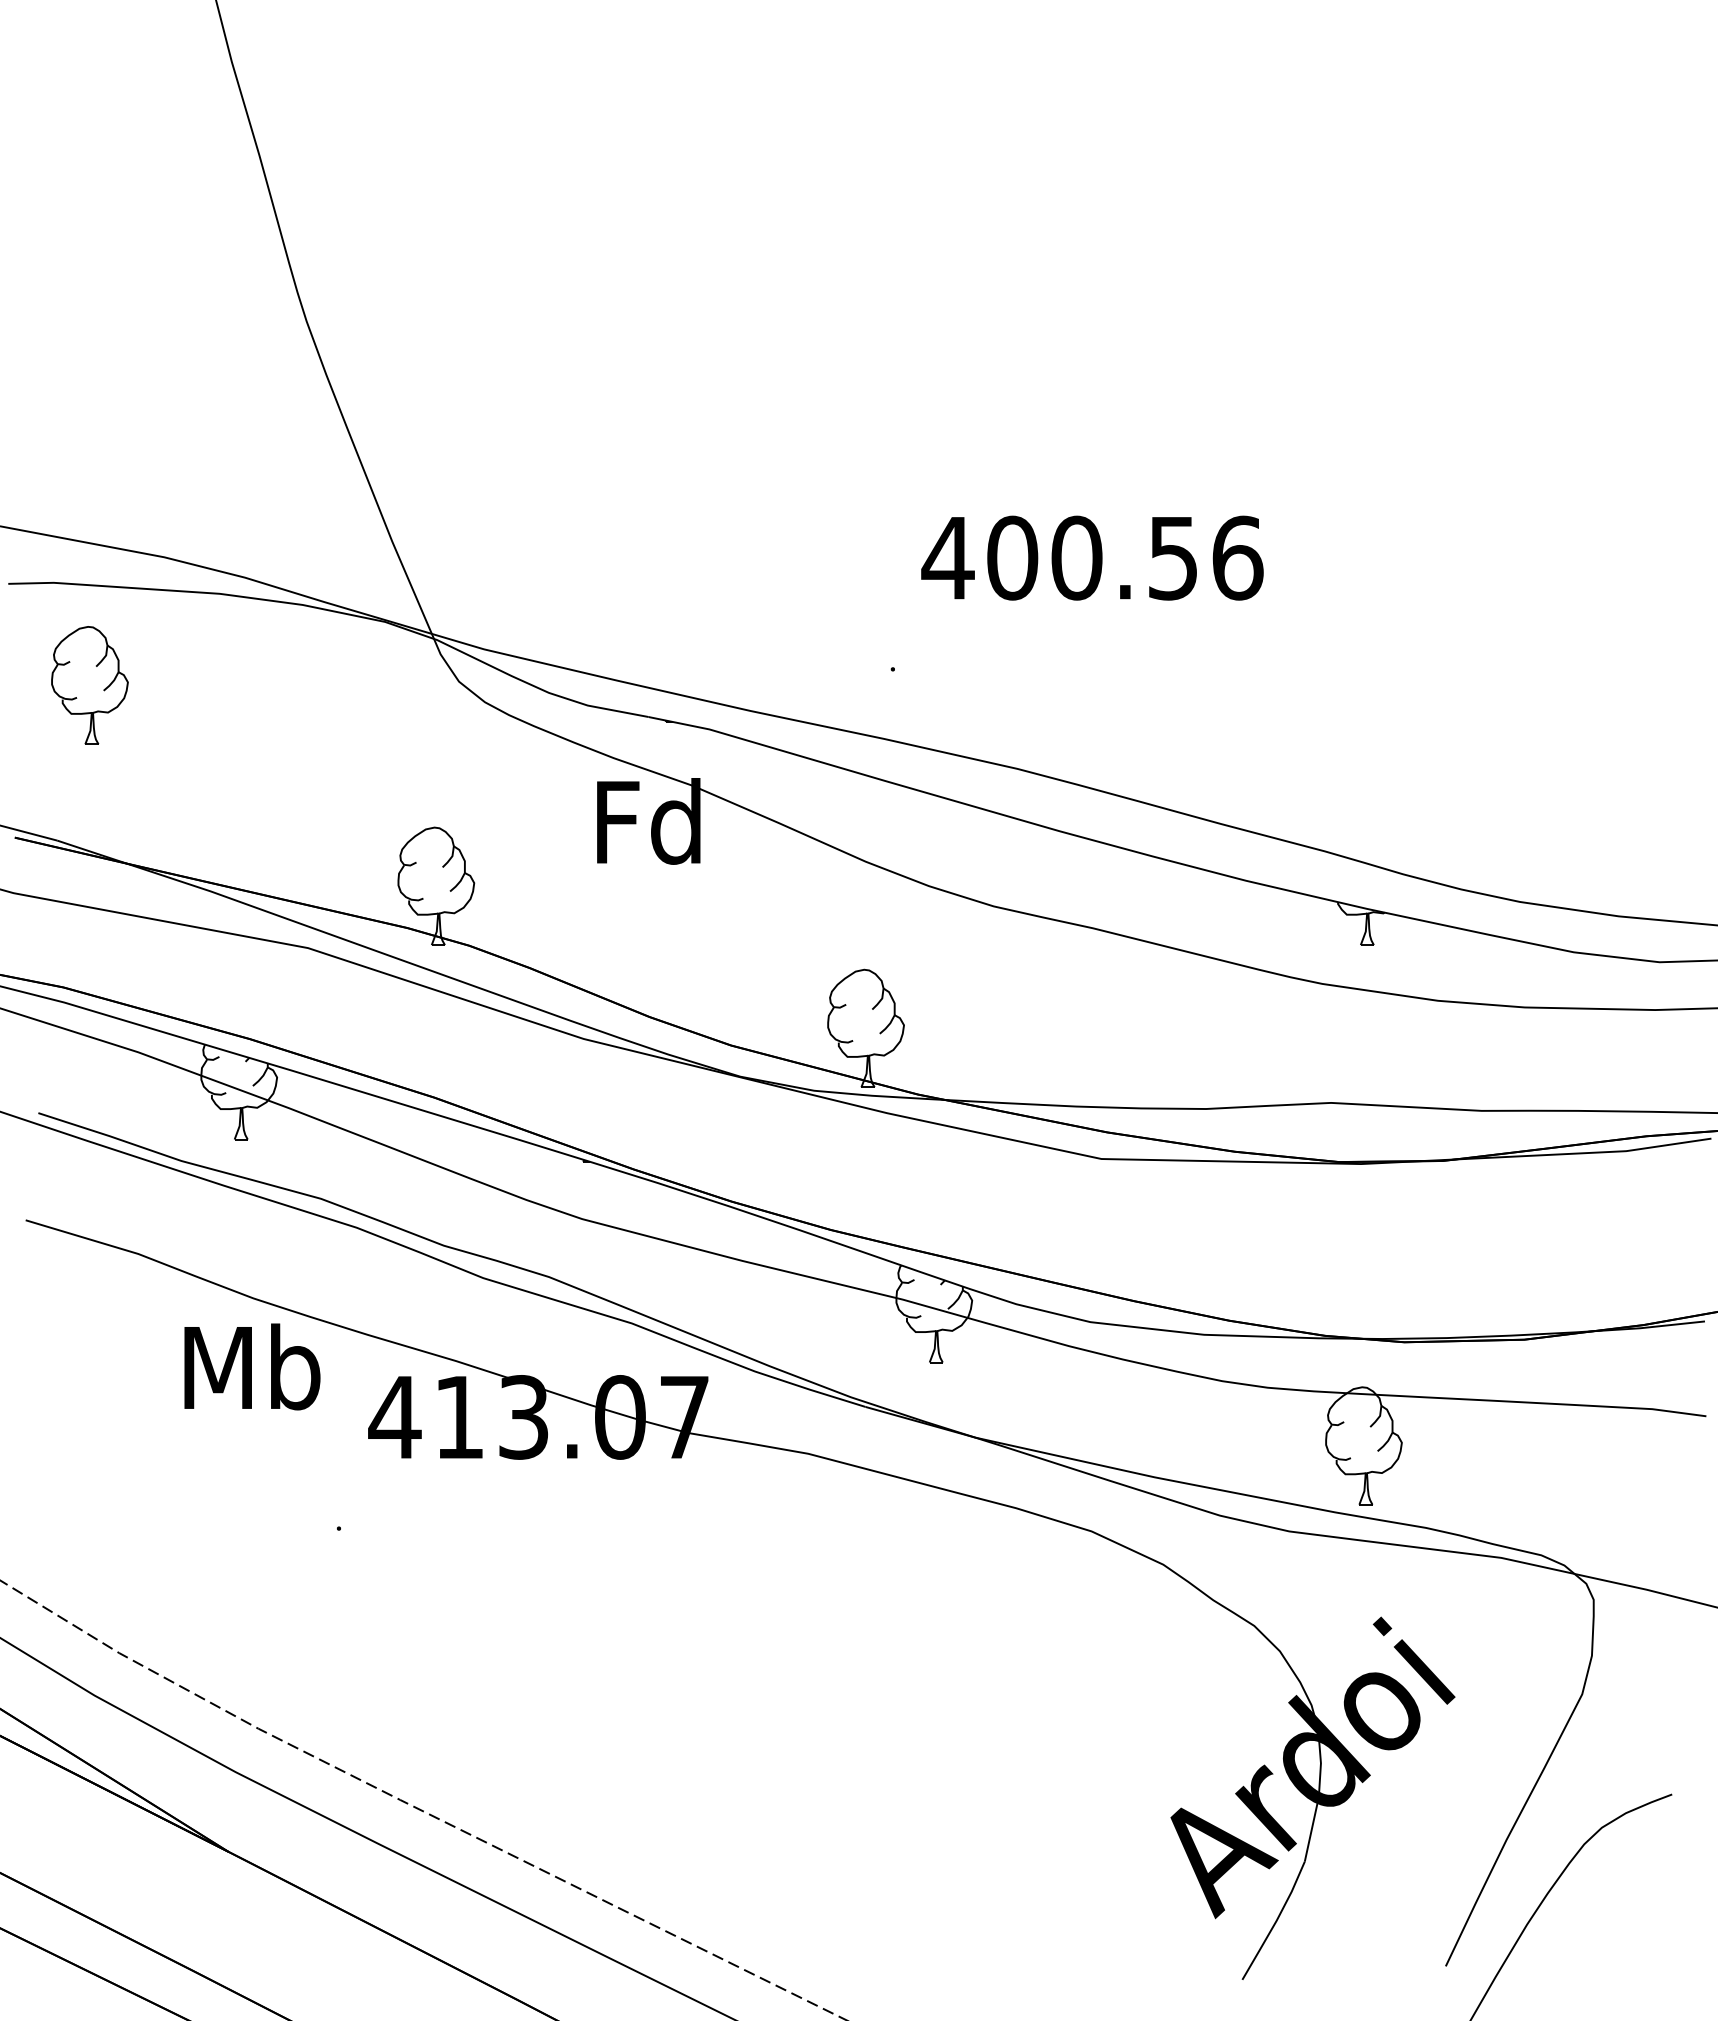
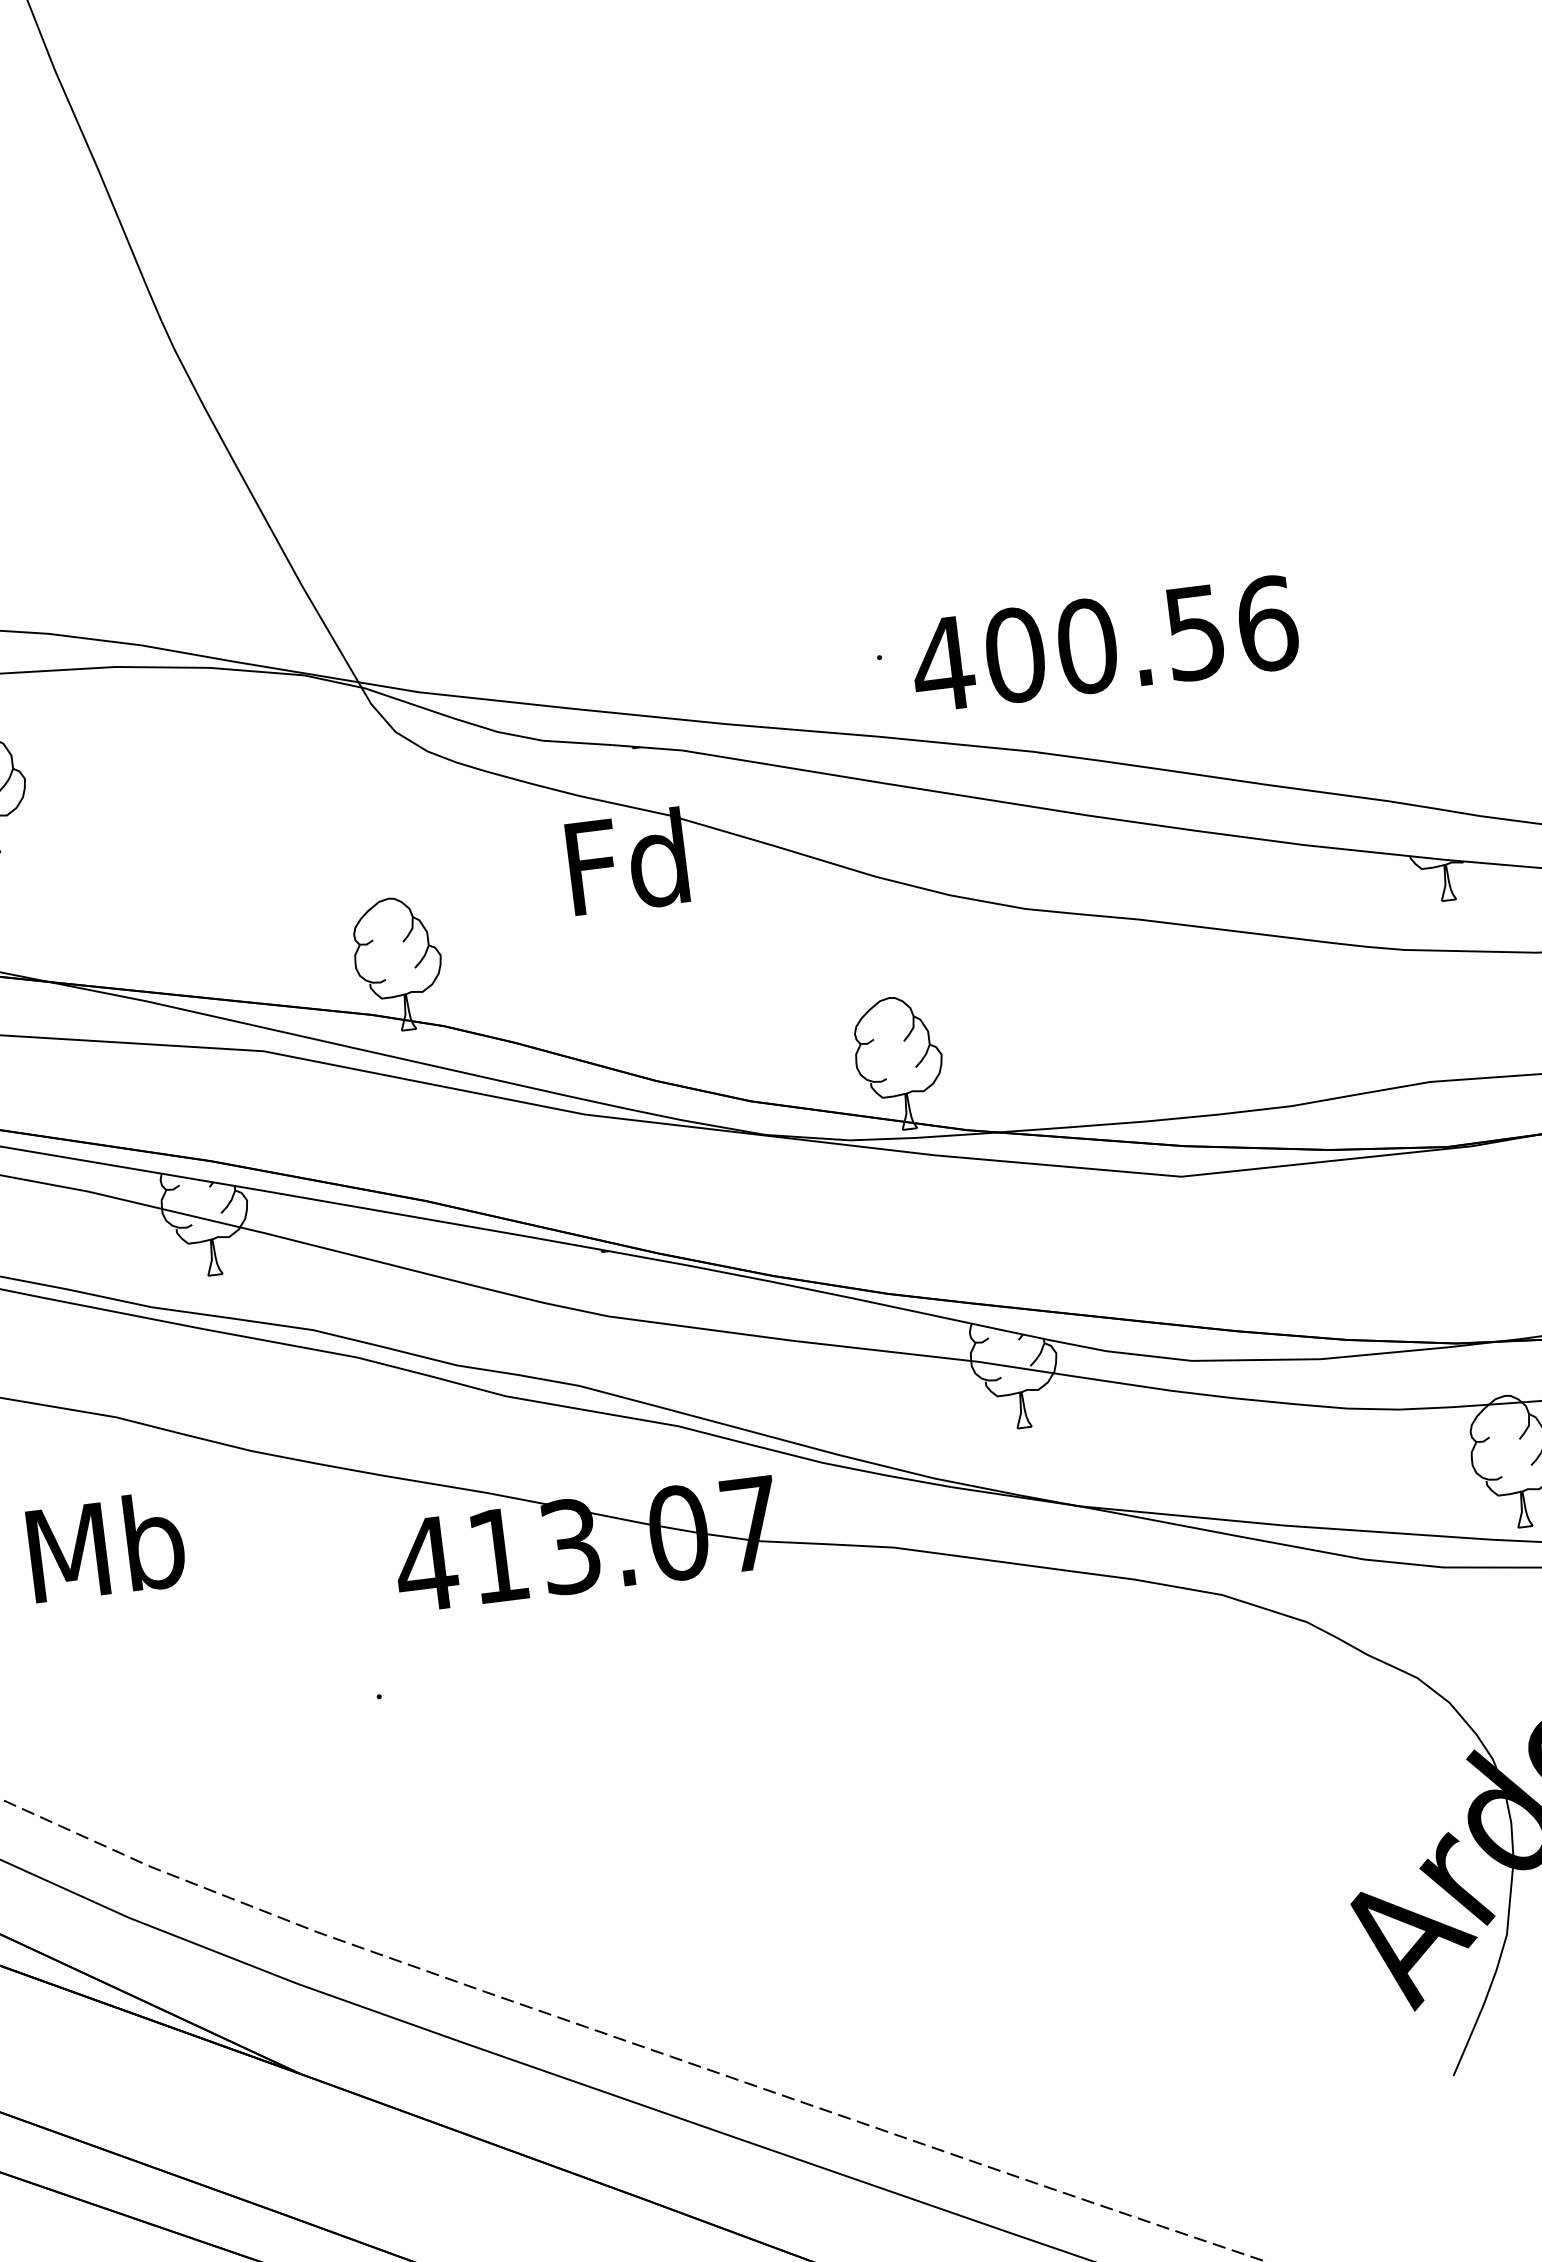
text: (1092, 557) -> (1104, 643), moved
text: (252, 1366) -> (106, 1546), moved

